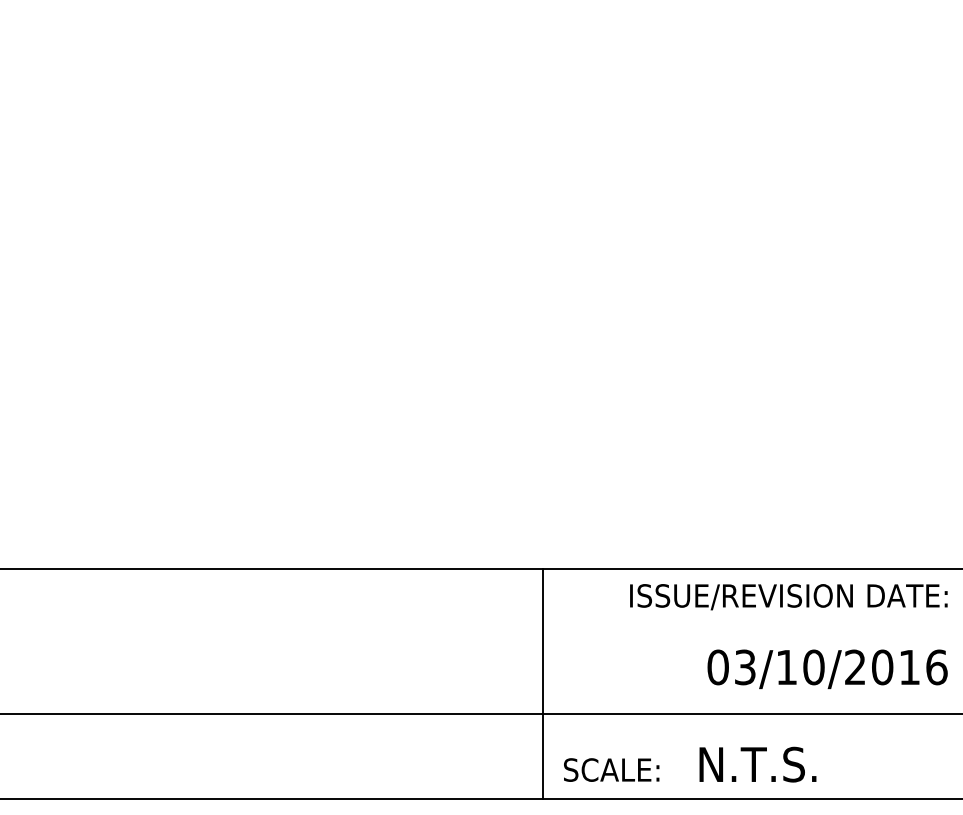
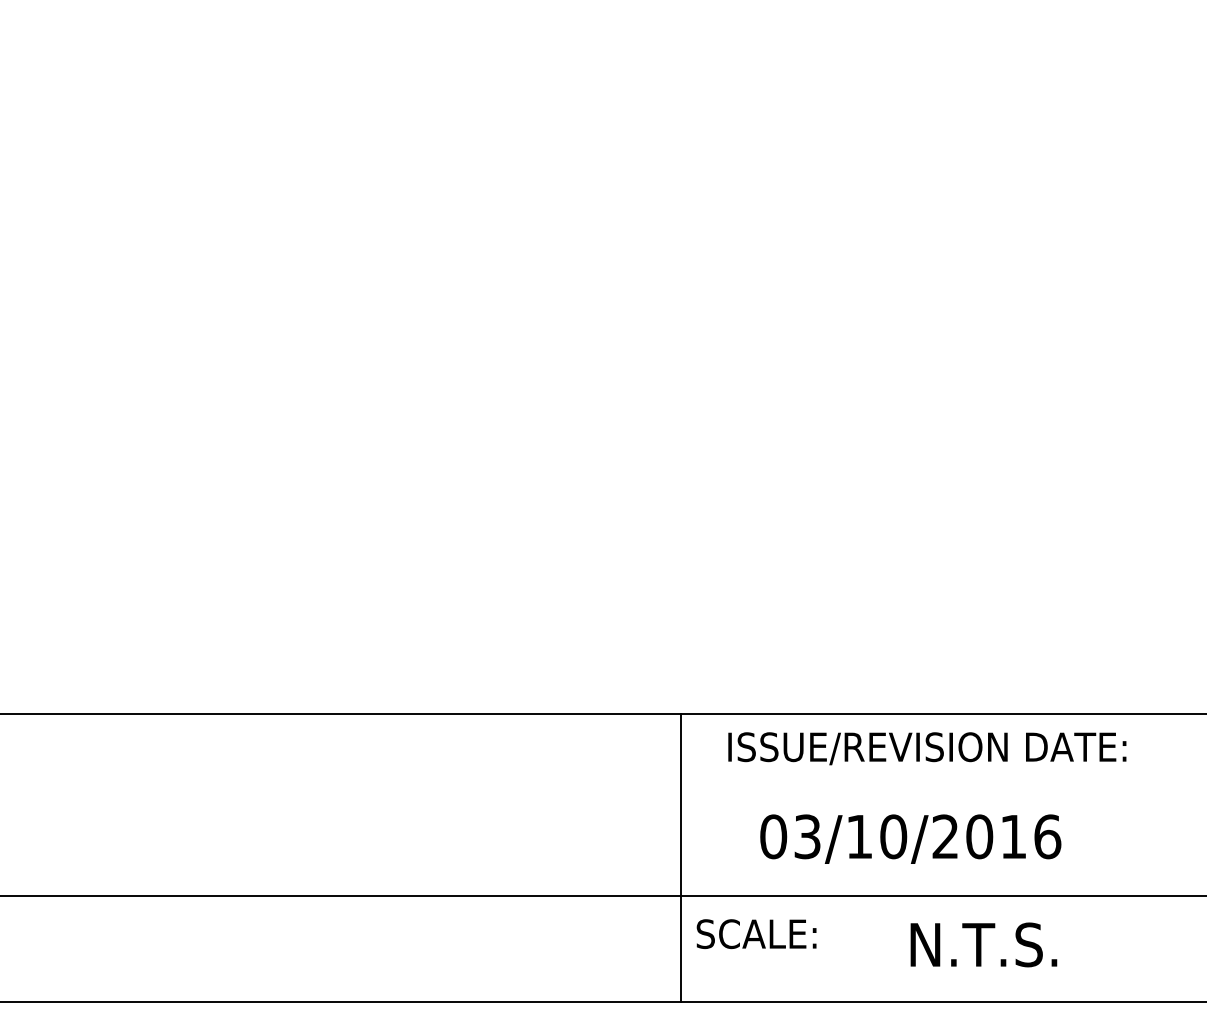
text: (788, 597) -> (926, 749), moved
text: (827, 669) -> (910, 839), moved
text: (757, 764) -> (983, 944), moved
text: (611, 769) -> (756, 933), moved

